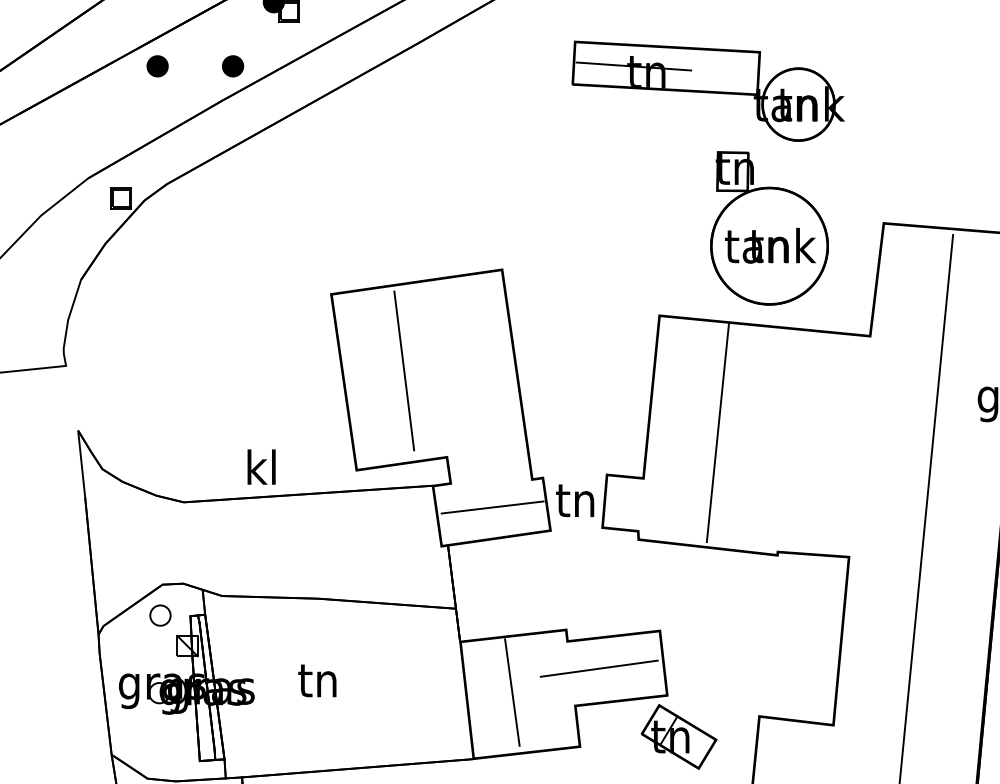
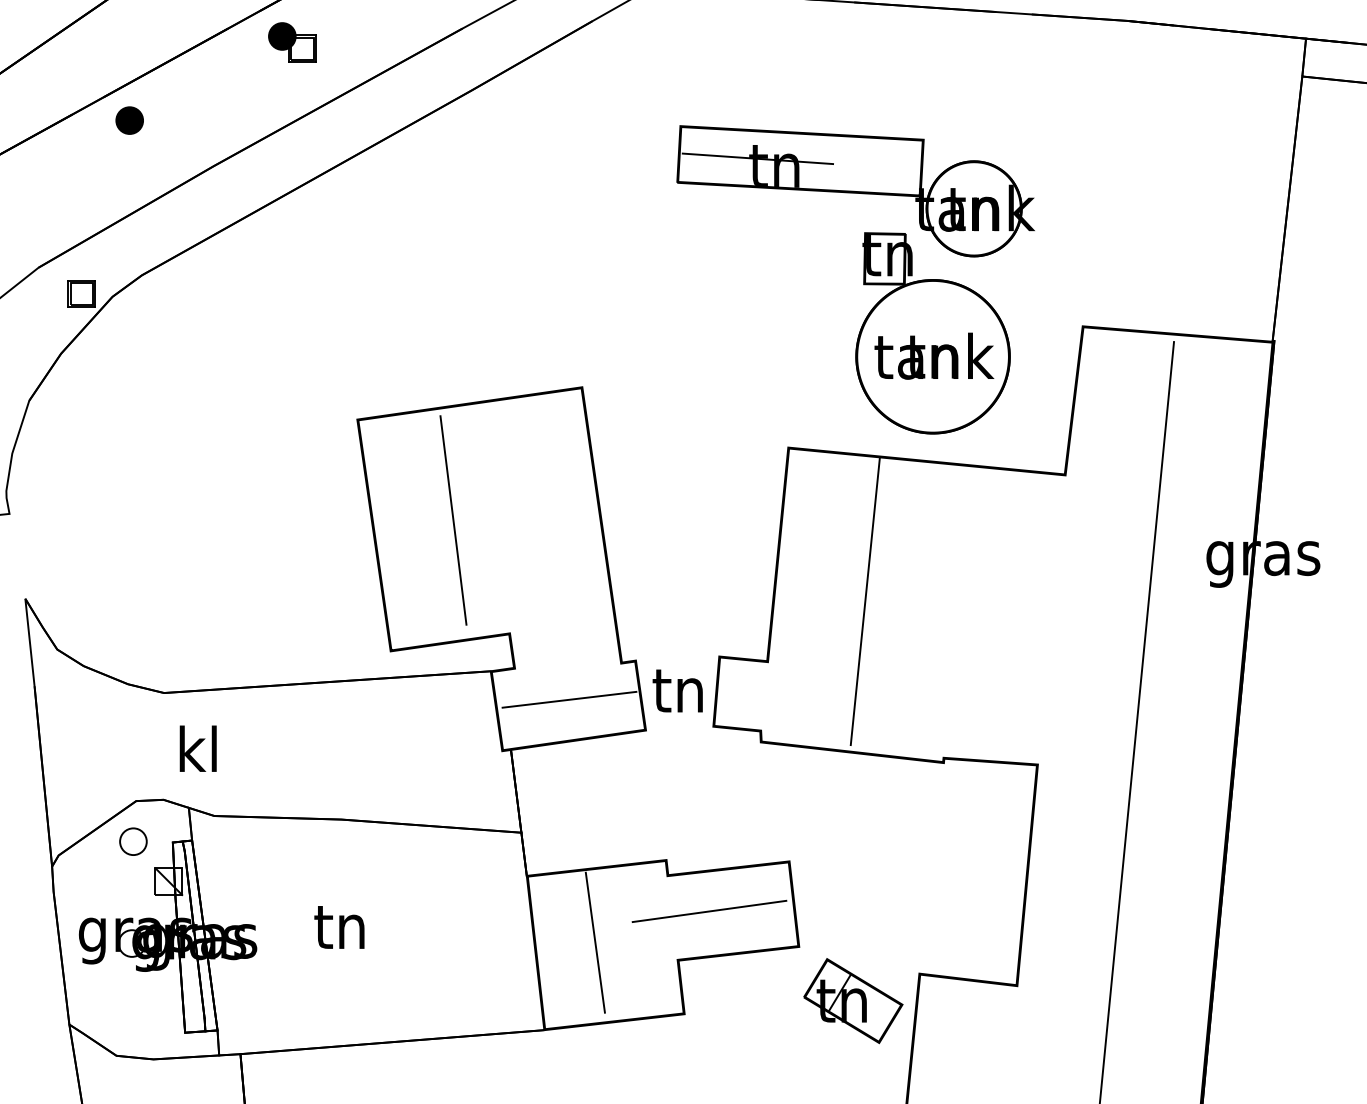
part: (232, 66) -> (228, 120), removed
part: (708, 91) -> (855, 191), moved
text: (261, 466) -> (197, 748), moved
part: (679, 737) -> (853, 1001), moved

